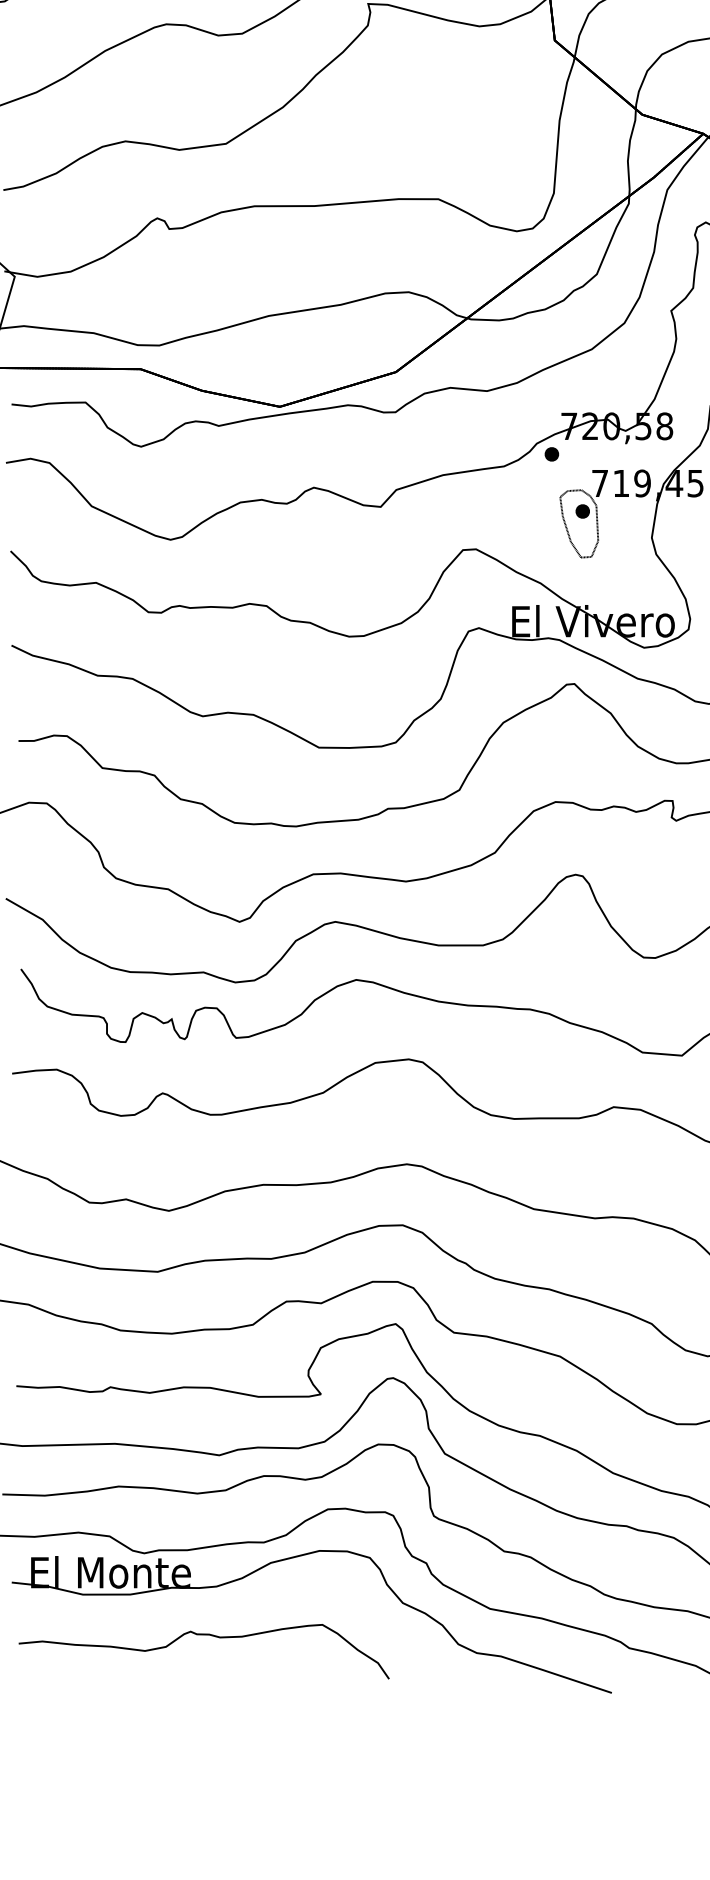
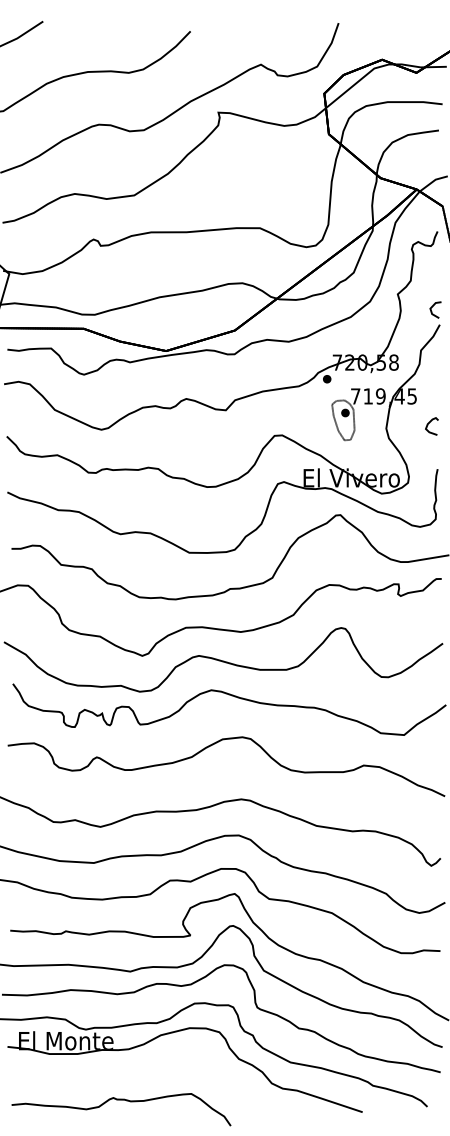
part: (204, 1635) -> (121, 1100), moved

